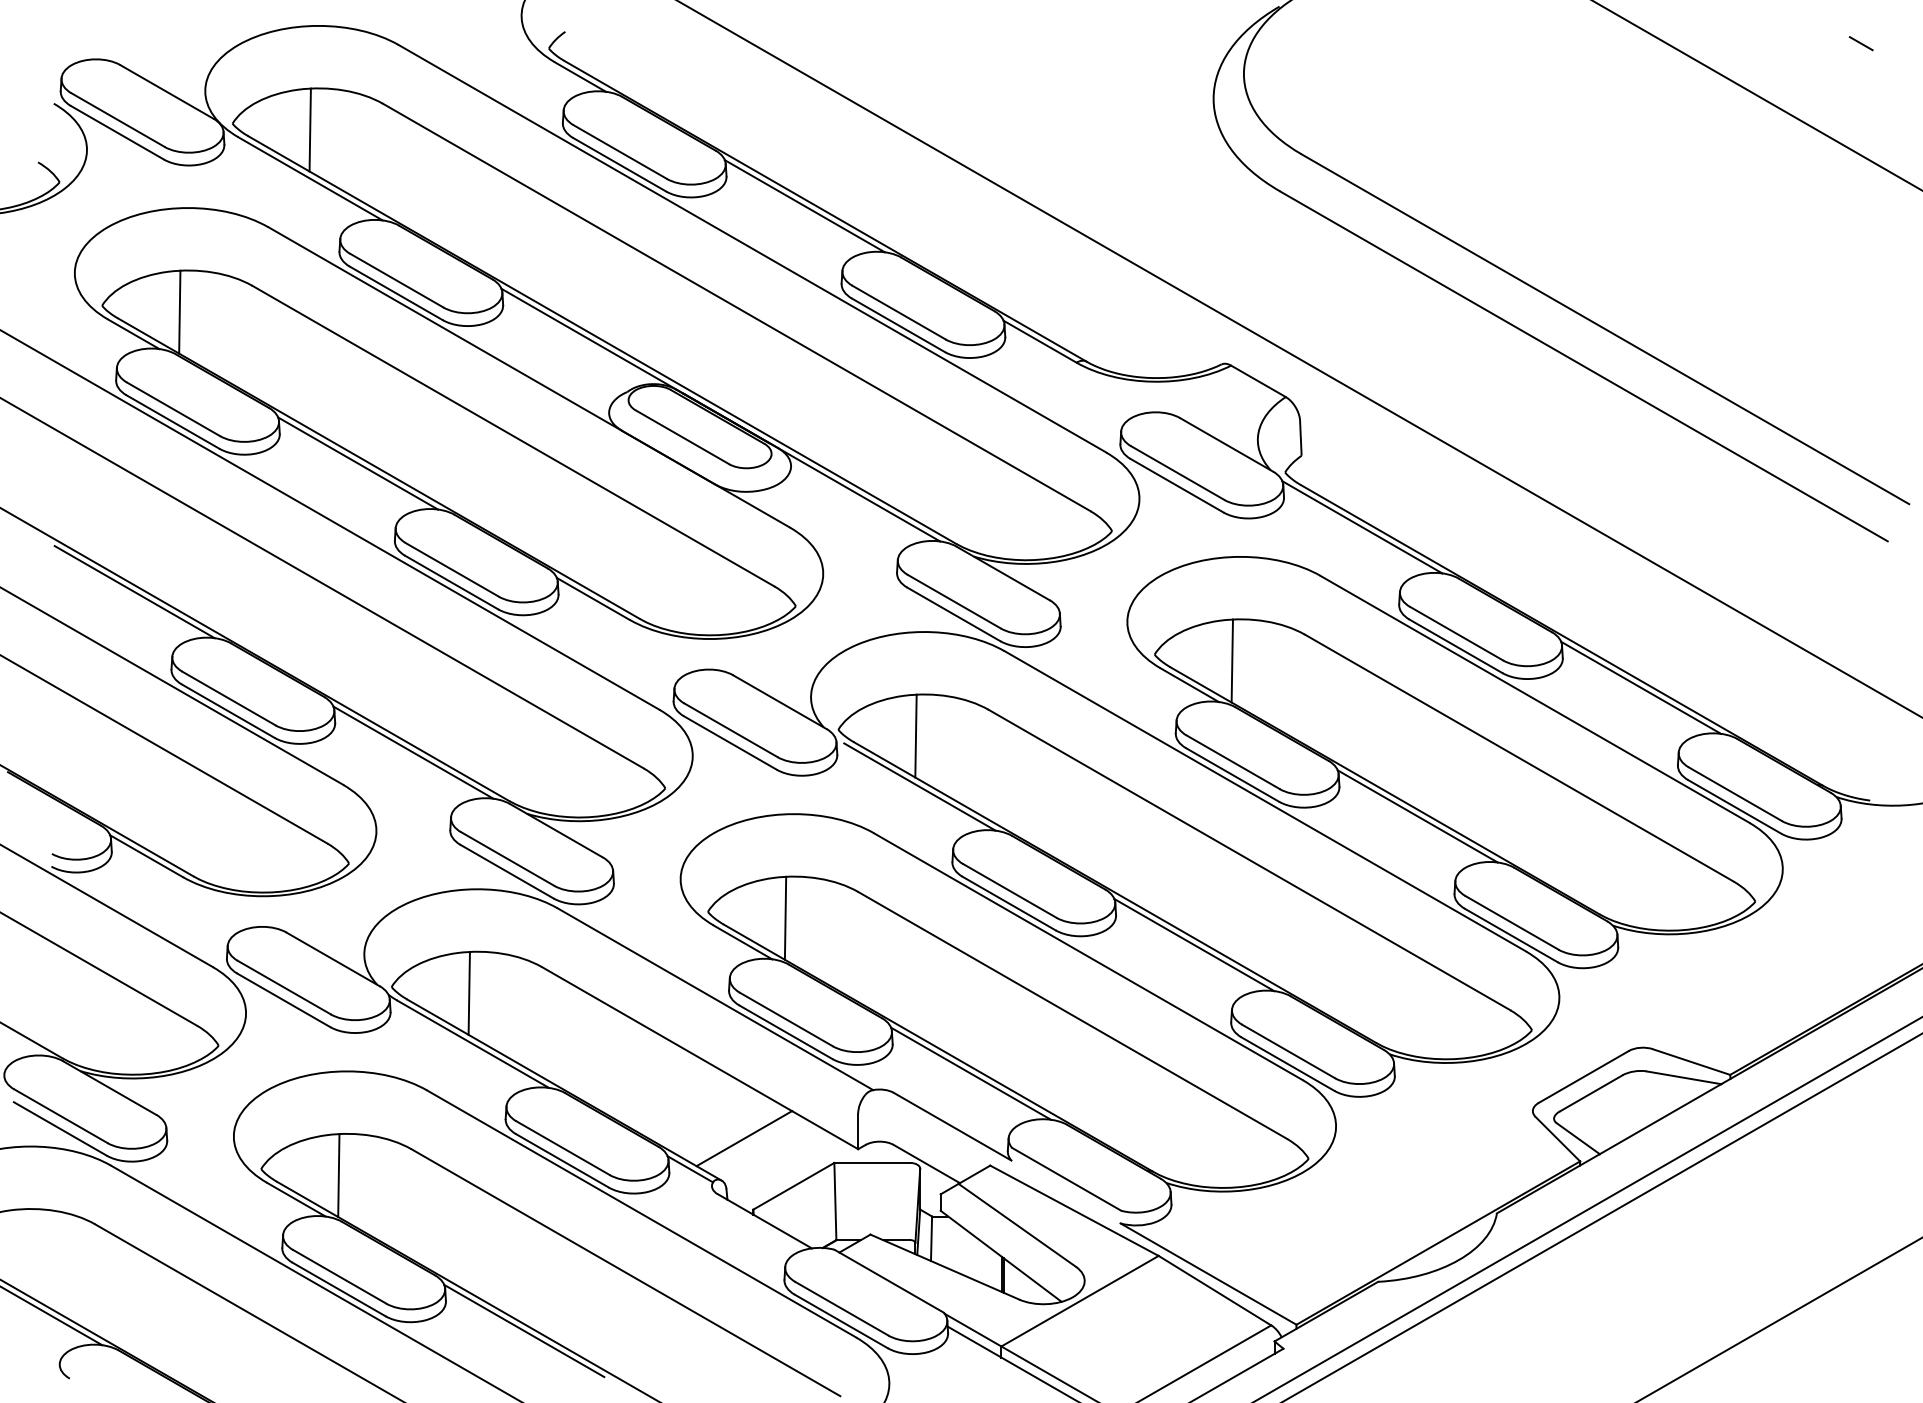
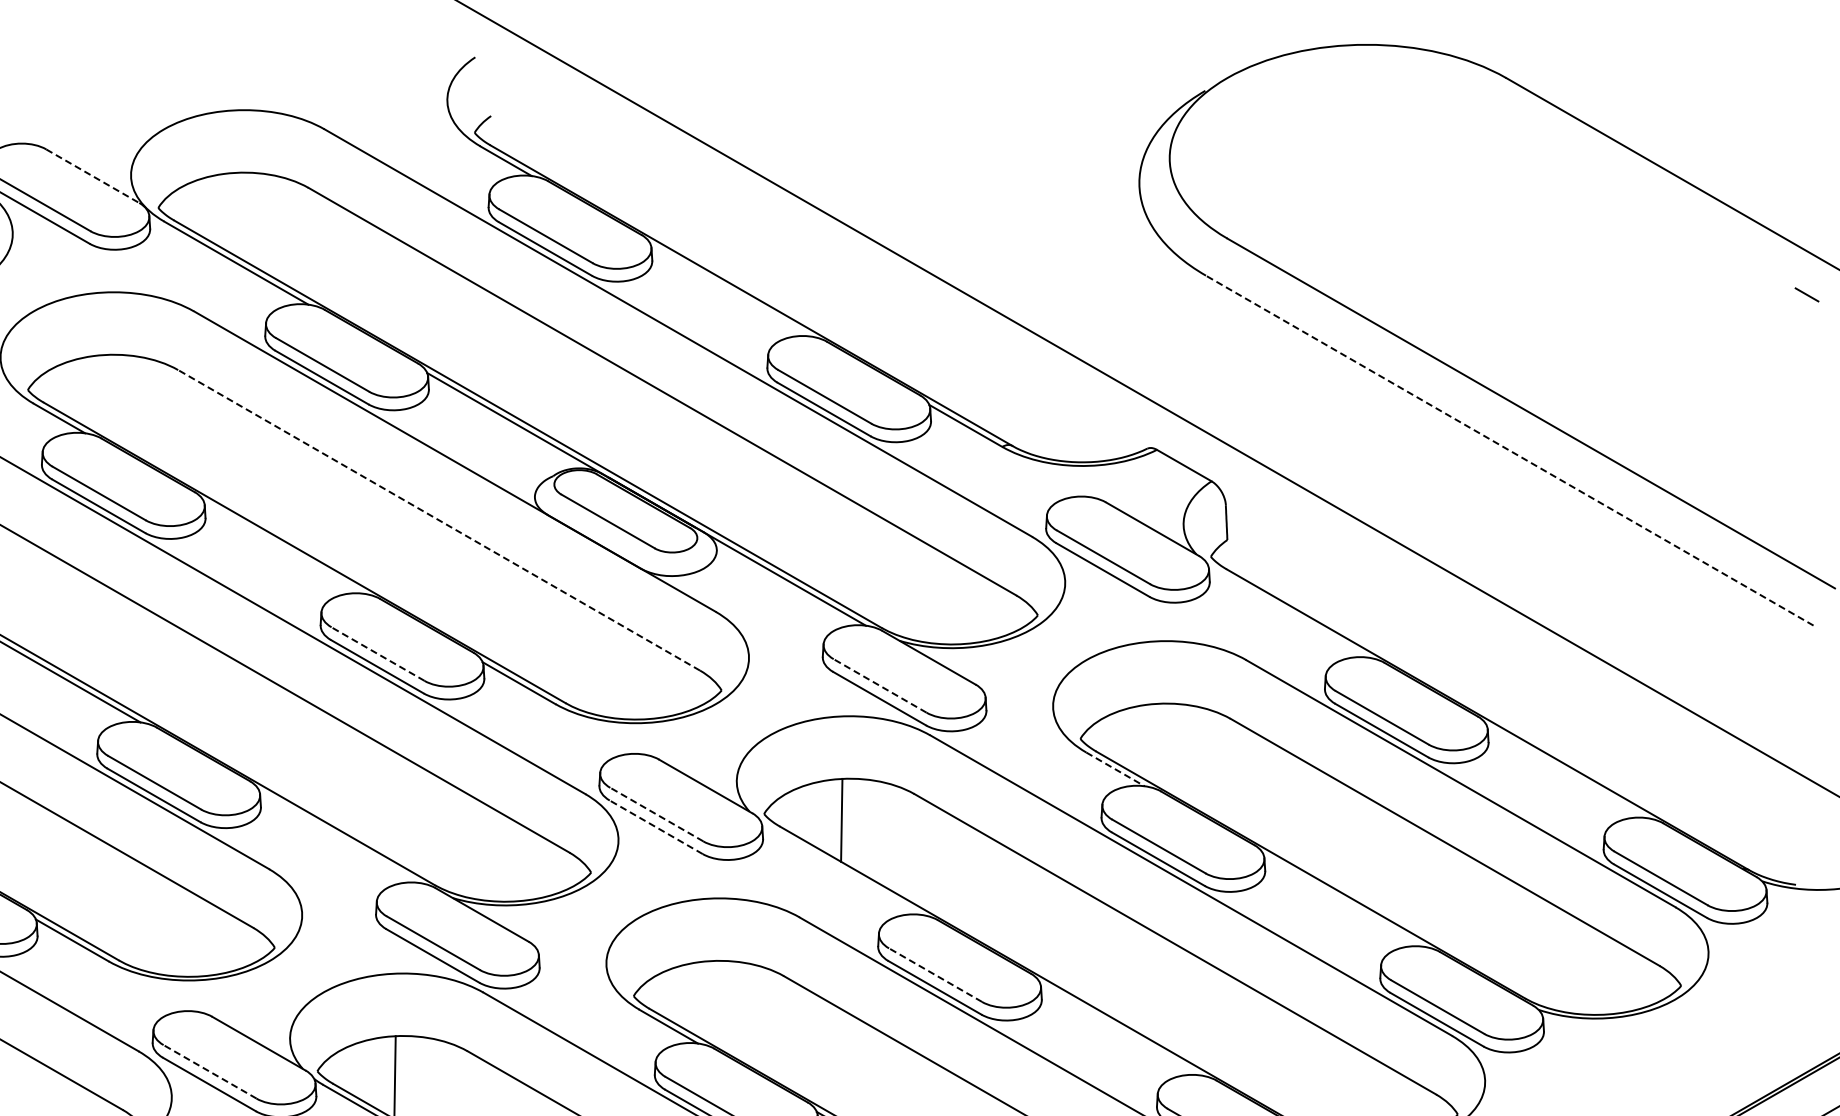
line: (1860, 43) -> (1806, 294), moved
line: (167, 91) -> (93, 175), solid -> dashed
line: (309, 129) -> (235, 213), removed
line: (804, 206) -> (730, 290), removed
line: (179, 311) -> (105, 395), removed
line: (1584, 366) -> (1510, 450), solid -> dashed
line: (512, 435) -> (438, 519), solid -> dashed
line: (358, 463) -> (284, 547), removed
line: (1362, 527) -> (1288, 611), removed
line: (452, 569) -> (378, 653), solid -> dashed
line: (954, 601) -> (880, 685), solid -> dashed
line: (1231, 660) -> (1157, 744), removed
line: (1189, 685) -> (1115, 769), solid -> dashed
line: (1641, 687) -> (1567, 771), removed
line: (731, 730) -> (657, 814), solid -> dashed
line: (730, 743) -> (656, 827), solid -> dashed
line: (413, 752) -> (339, 836), removed
line: (919, 786) -> (845, 870), removed
line: (1417, 816) -> (1343, 900), removed
line: (1009, 890) -> (935, 974), solid -> dashed
line: (785, 917) -> (711, 1001), removed
line: (1194, 945) -> (1120, 1029), removed
line: (284, 987) -> (210, 1071), solid -> dashed

